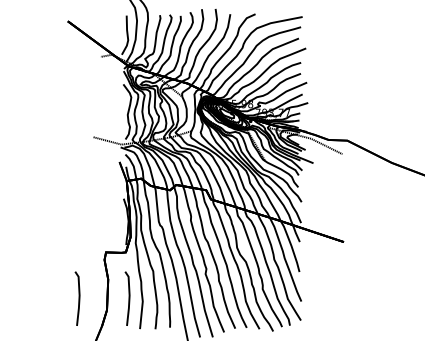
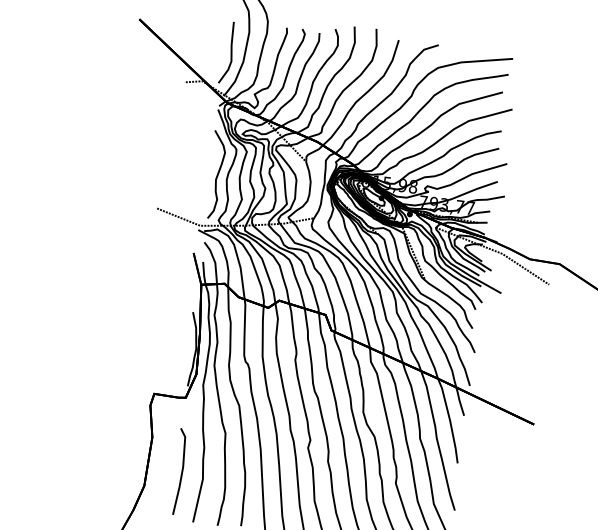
line: (78, 298) -> (101, 461), removed

